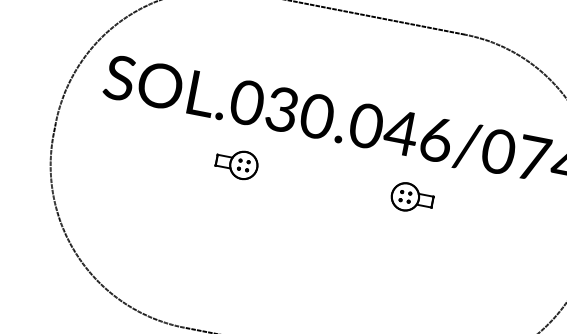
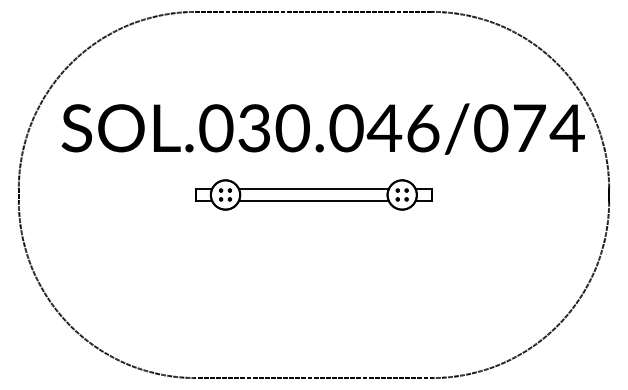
line: (325, 176) -> (313, 189), added
line: (323, 186) -> (313, 200), added

